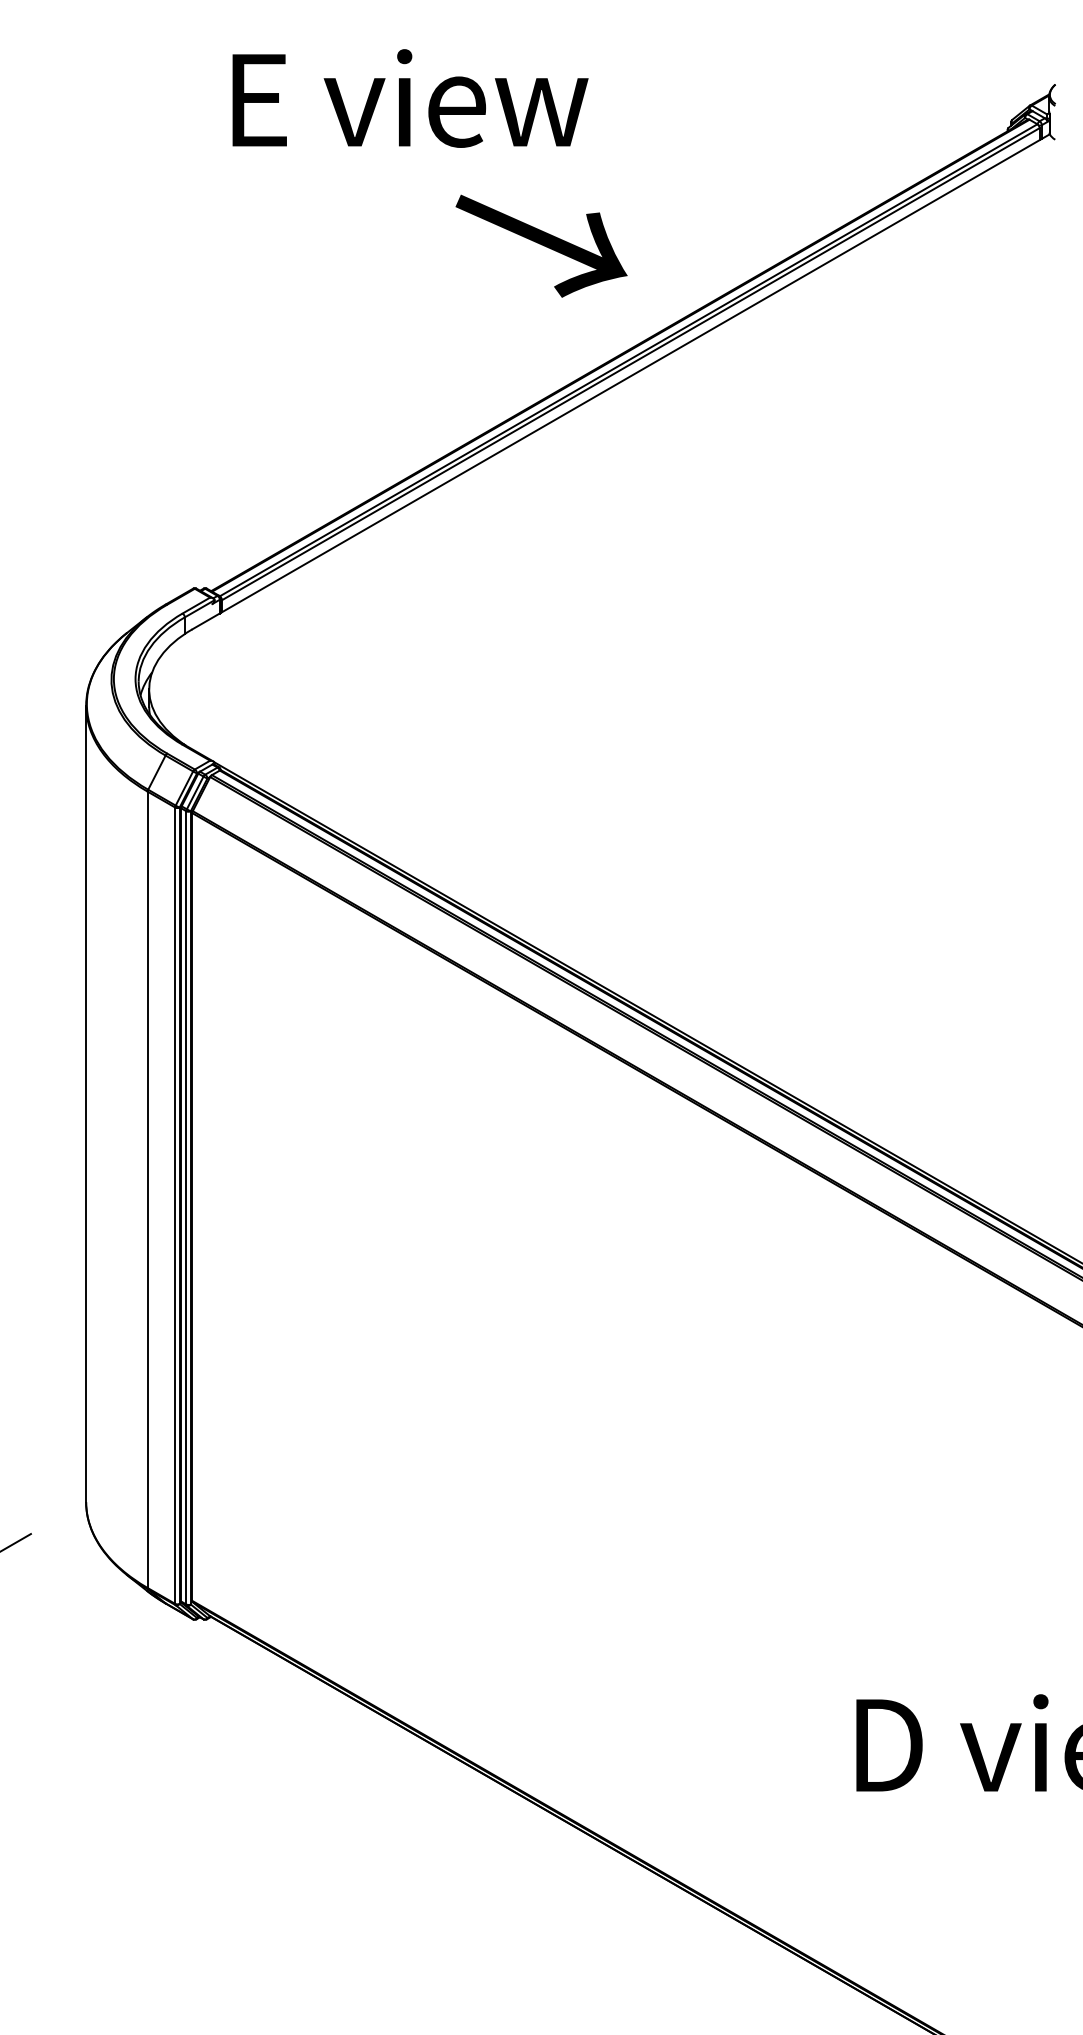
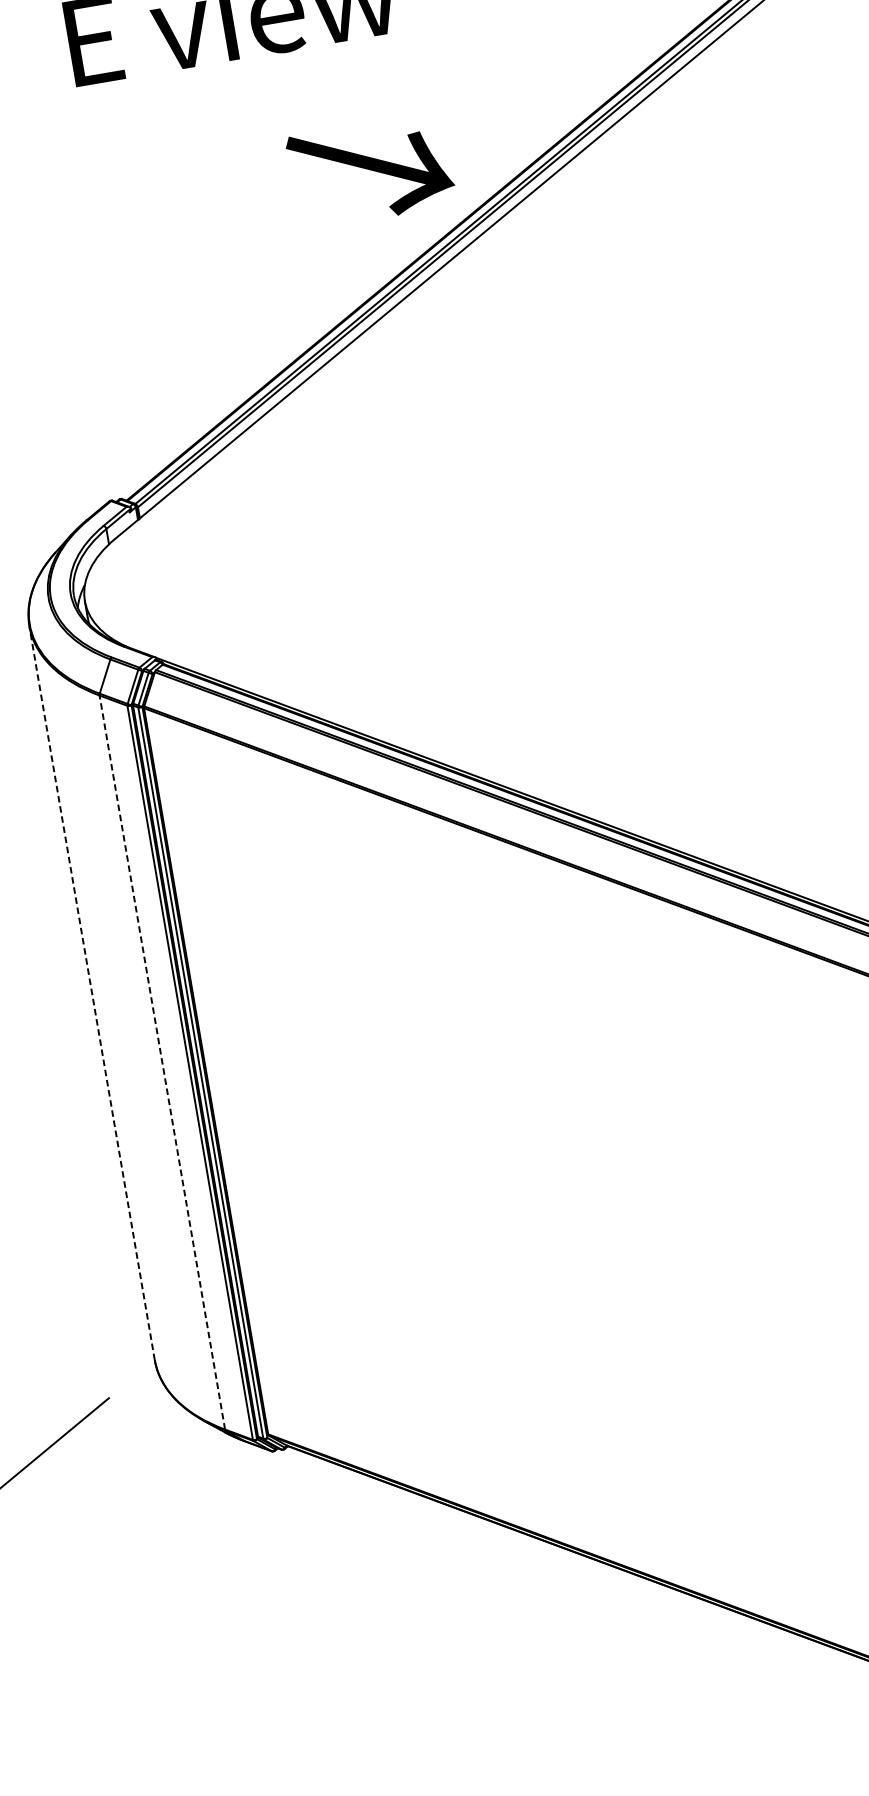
text: (541, 245) -> (371, 170), moved
line: (86, 1103) -> (92, 992), solid -> dashed
line: (147, 1189) -> (162, 1062), solid -> dashed

